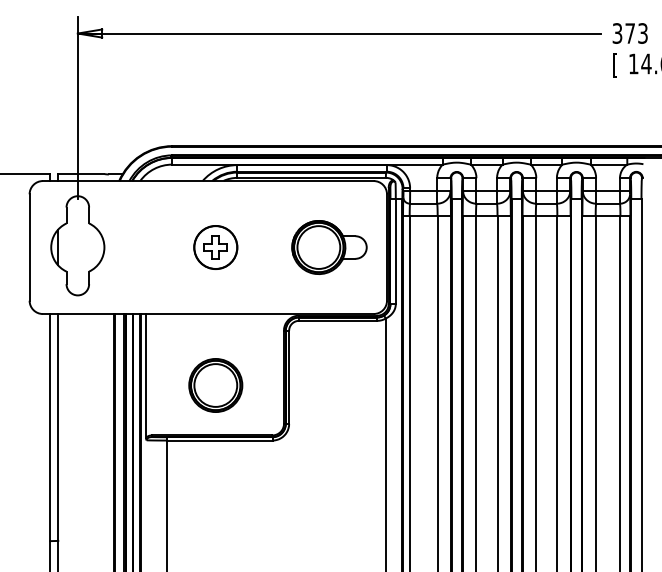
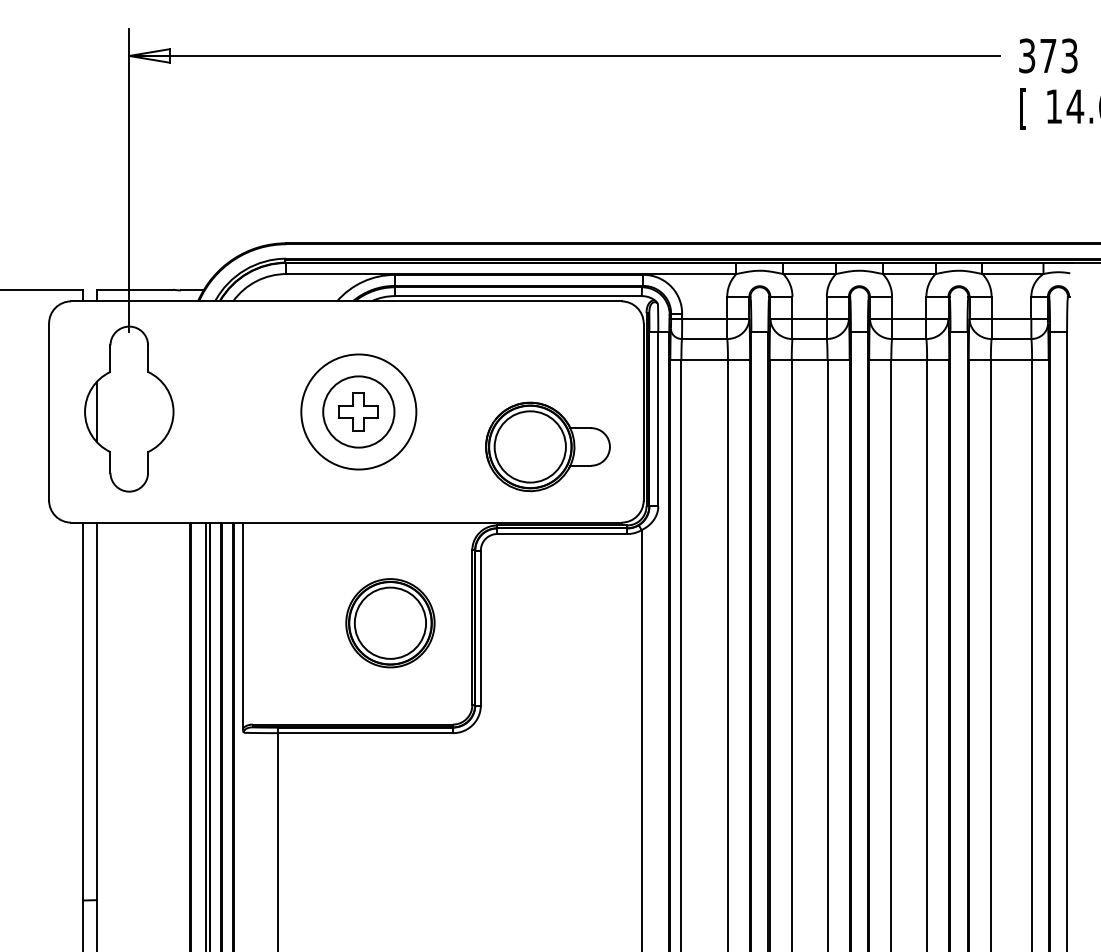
circle: (215, 247) -> (358, 411), size x1.6
part: (329, 247) -> (548, 446), moved
part: (215, 385) -> (389, 623), moved

